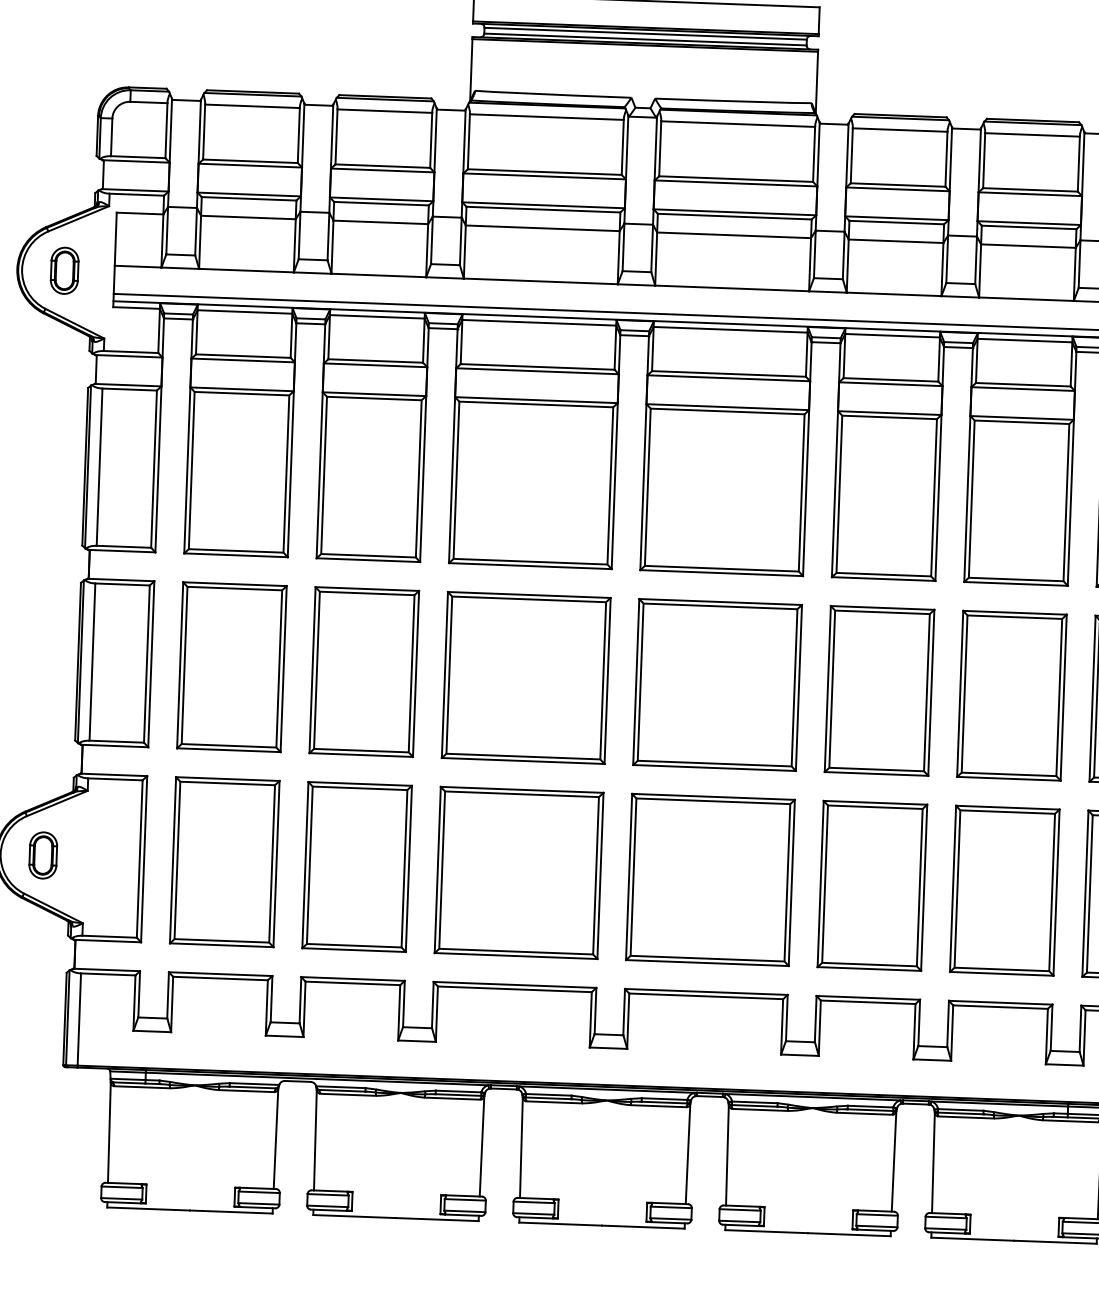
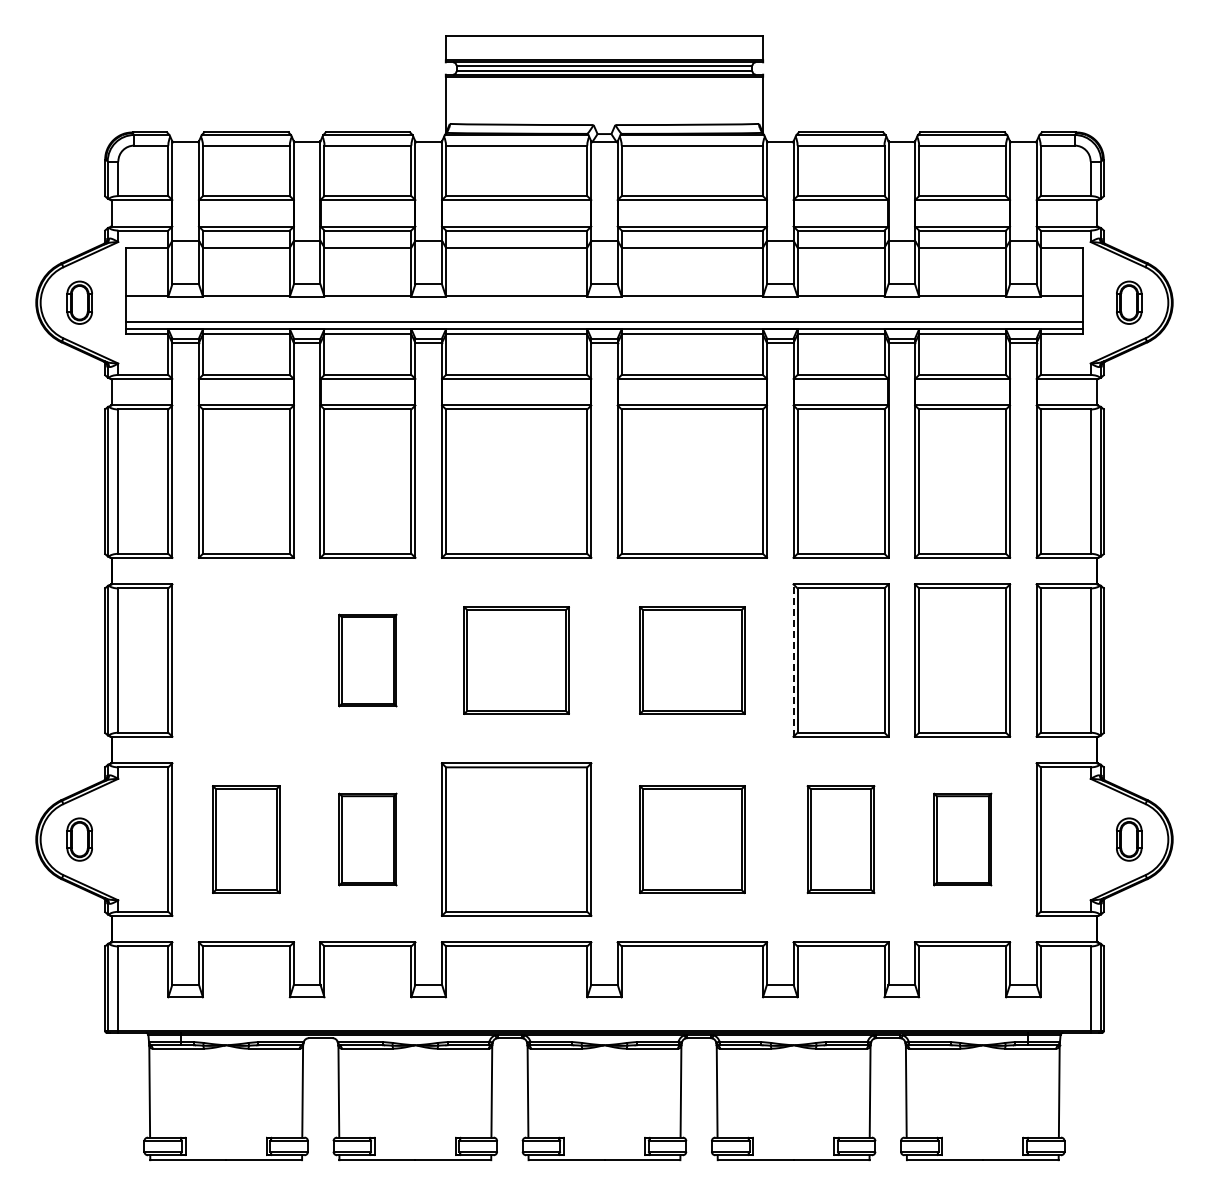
part: (230, 667) -> (245, 660), removed
part: (363, 671) -> (367, 660), size x0.6
part: (526, 677) -> (516, 660), size x0.7
part: (717, 684) -> (692, 660), size x0.7
line: (827, 688) -> (793, 660), solid -> dashed
part: (223, 862) -> (245, 839), size x0.7
part: (356, 866) -> (367, 839), size x0.6
part: (710, 879) -> (692, 839), size x0.7
part: (871, 885) -> (840, 839), size x0.7
part: (1004, 890) -> (962, 839), size x0.6

